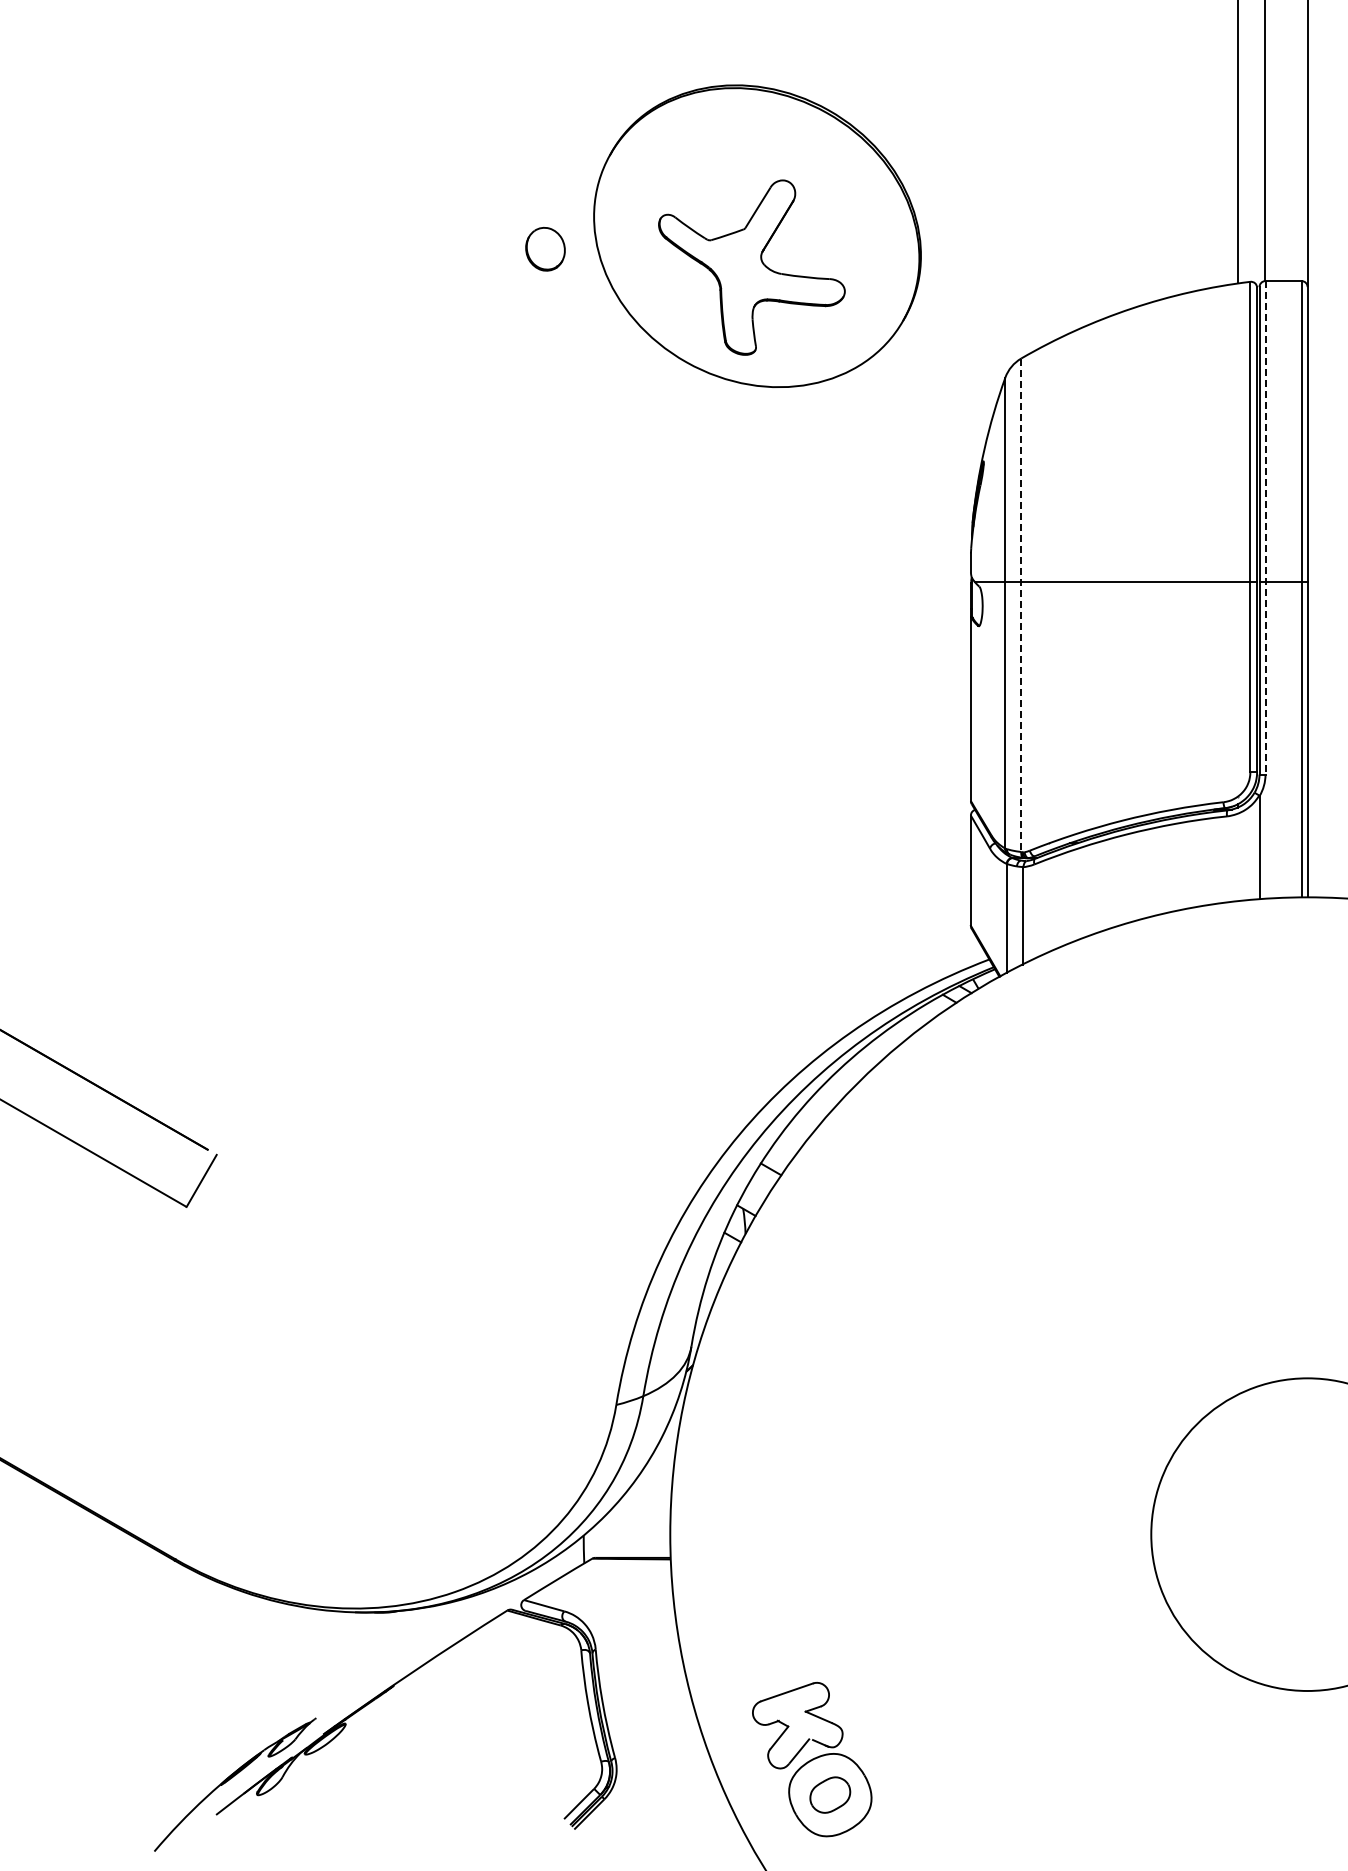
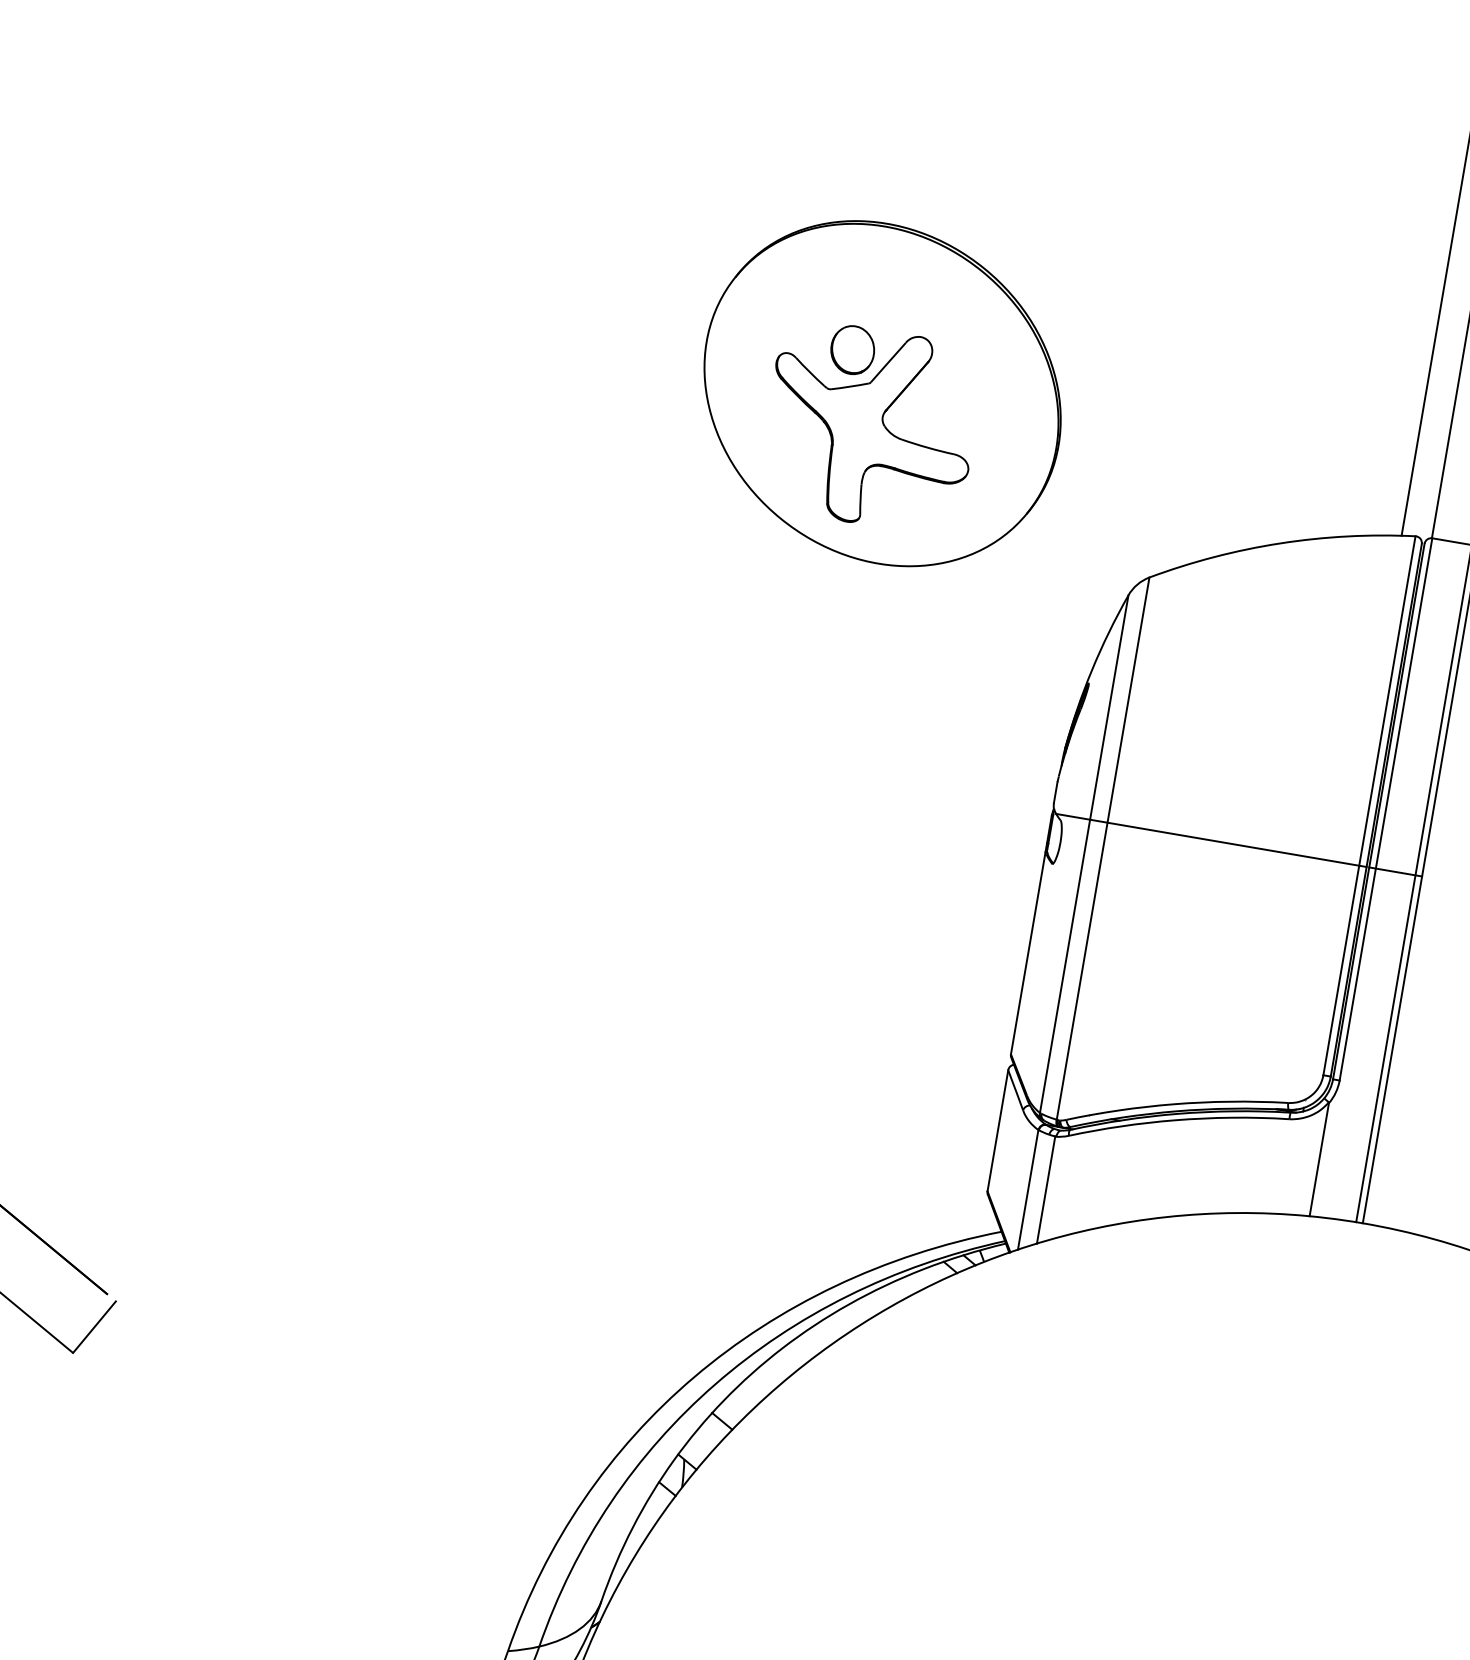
part: (545, 249) -> (852, 350), moved
line: (1265, 527) -> (1386, 809), dashed -> solid
line: (1021, 605) -> (1103, 848), dashed -> solid

